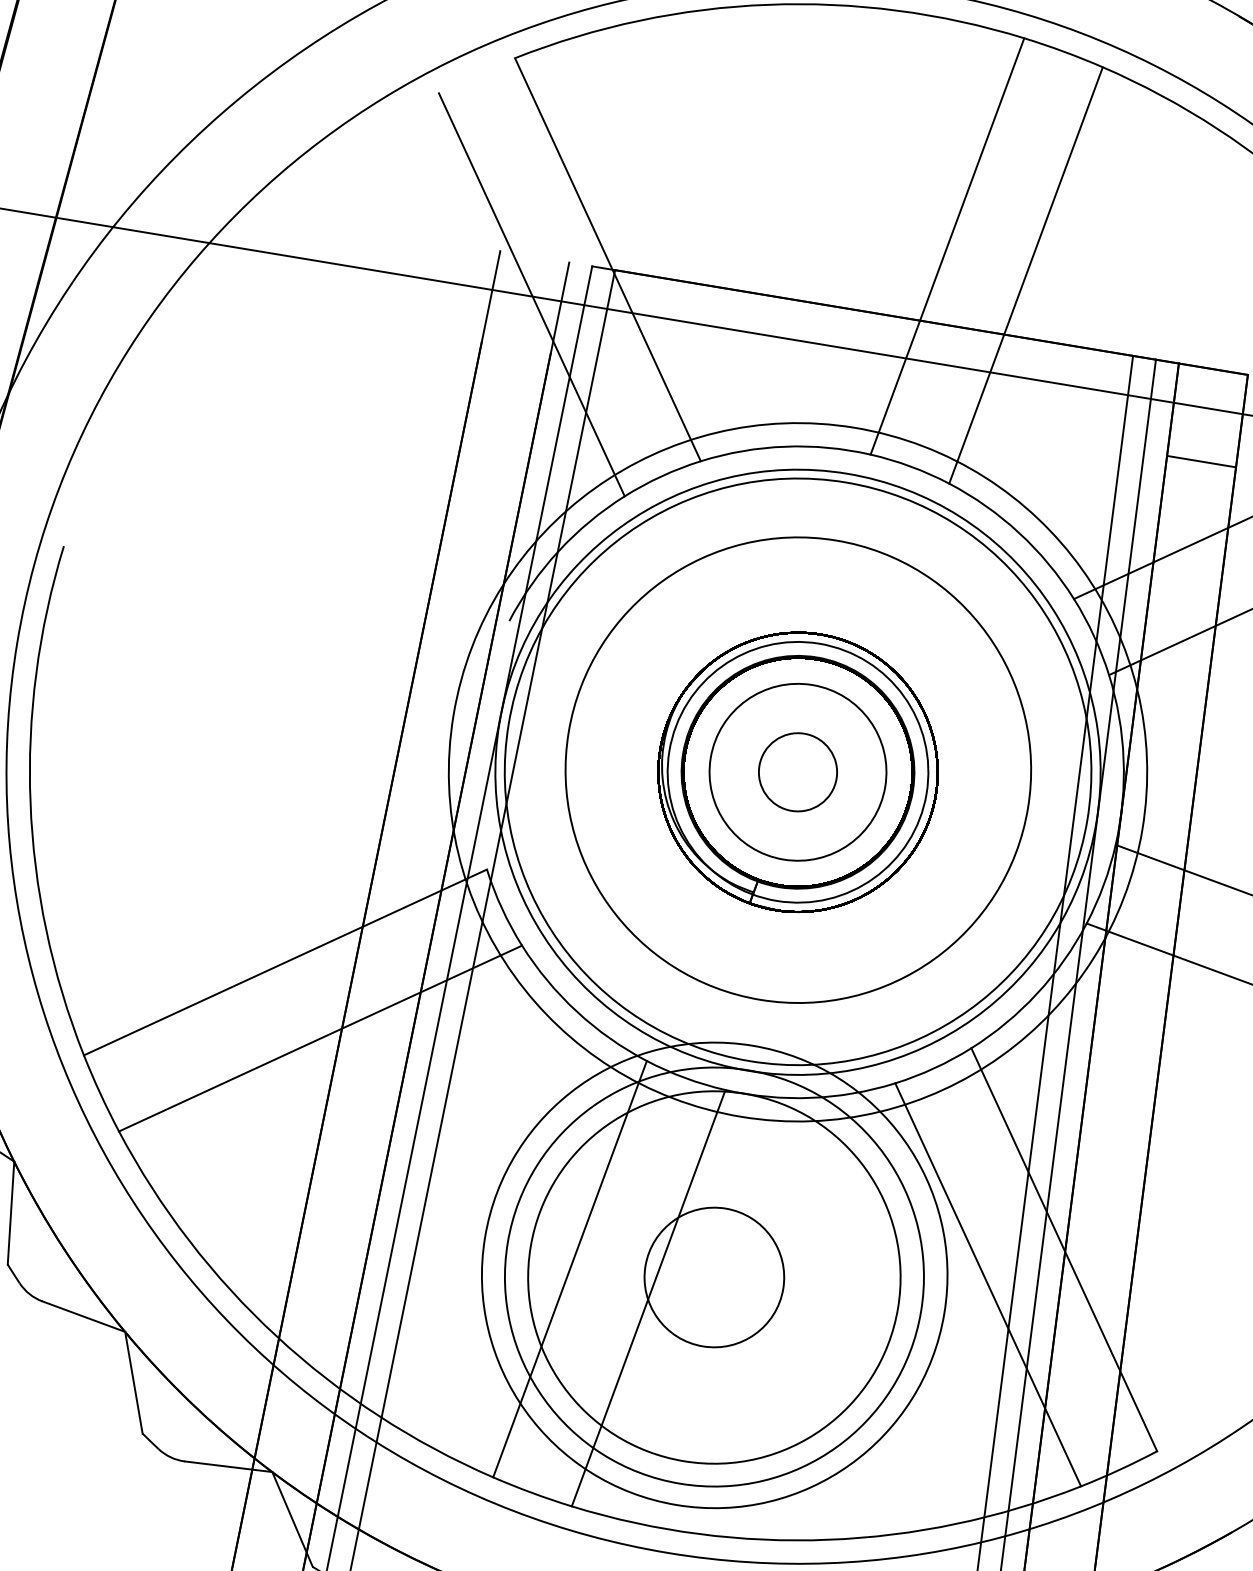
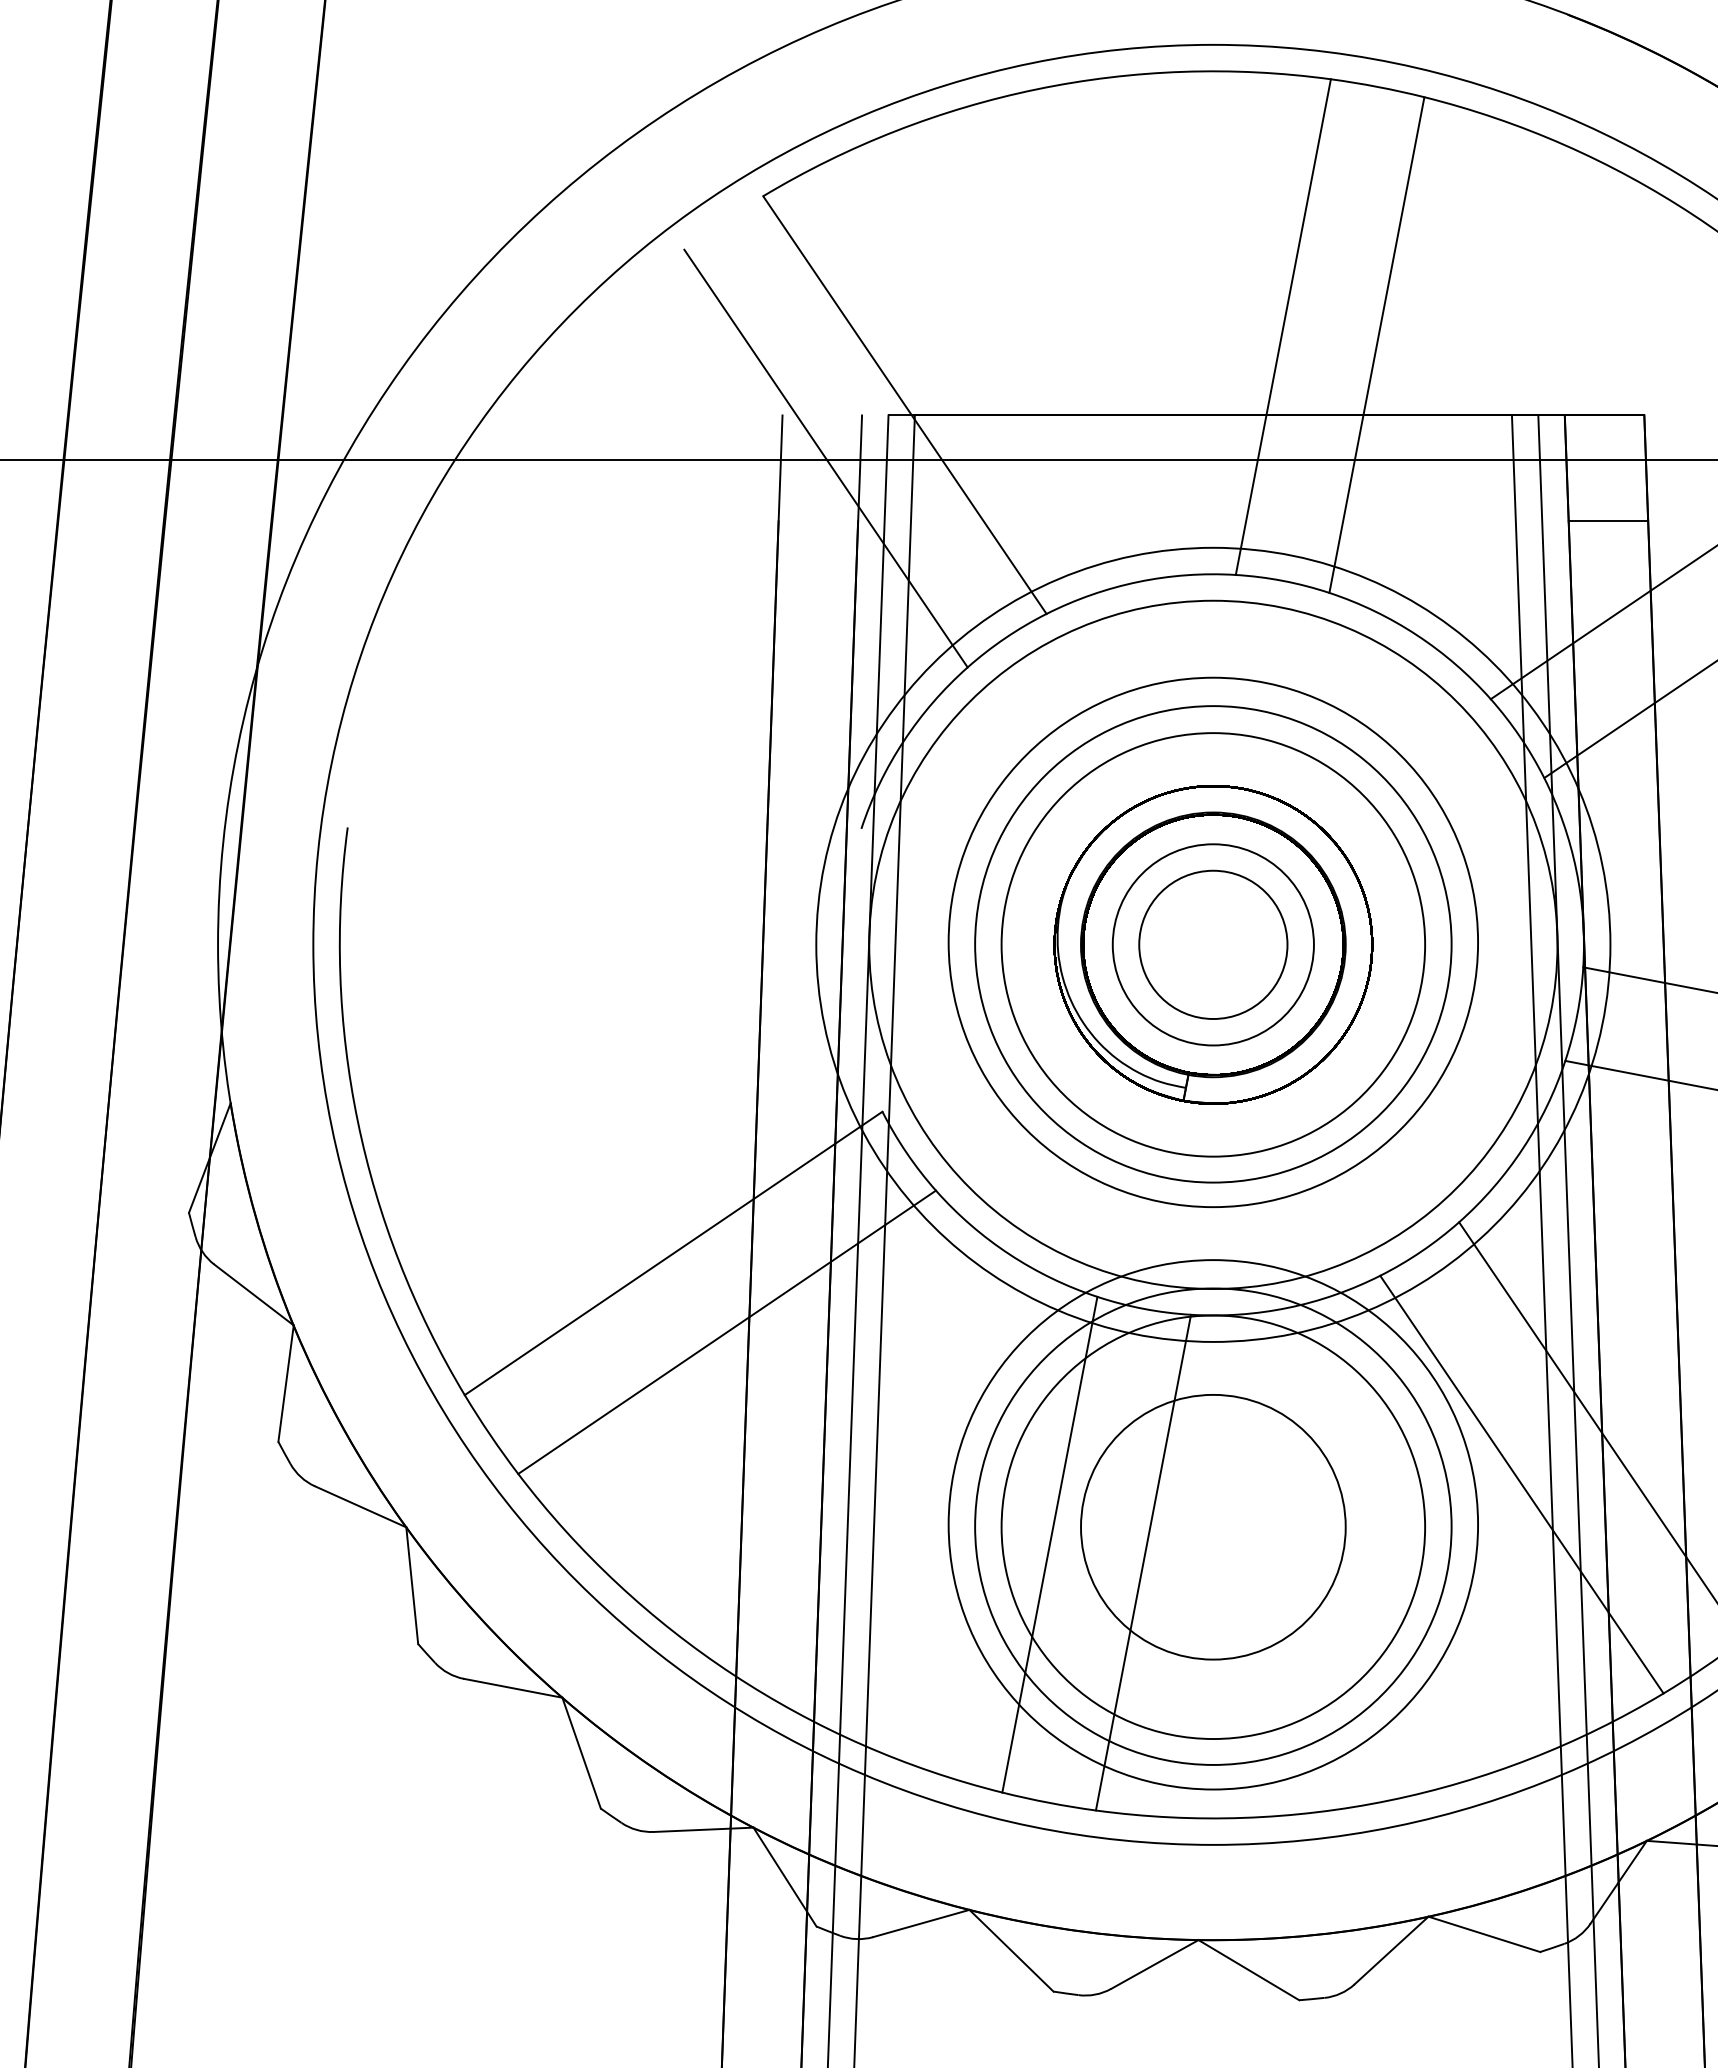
circle: (798, 771) -> (1213, 944), size x0.71
circle: (798, 771) -> (1213, 944), size x1.43
circle: (798, 771) -> (1213, 944), size x1.67
circle: (714, 1276) -> (1213, 1526), size x1.67

